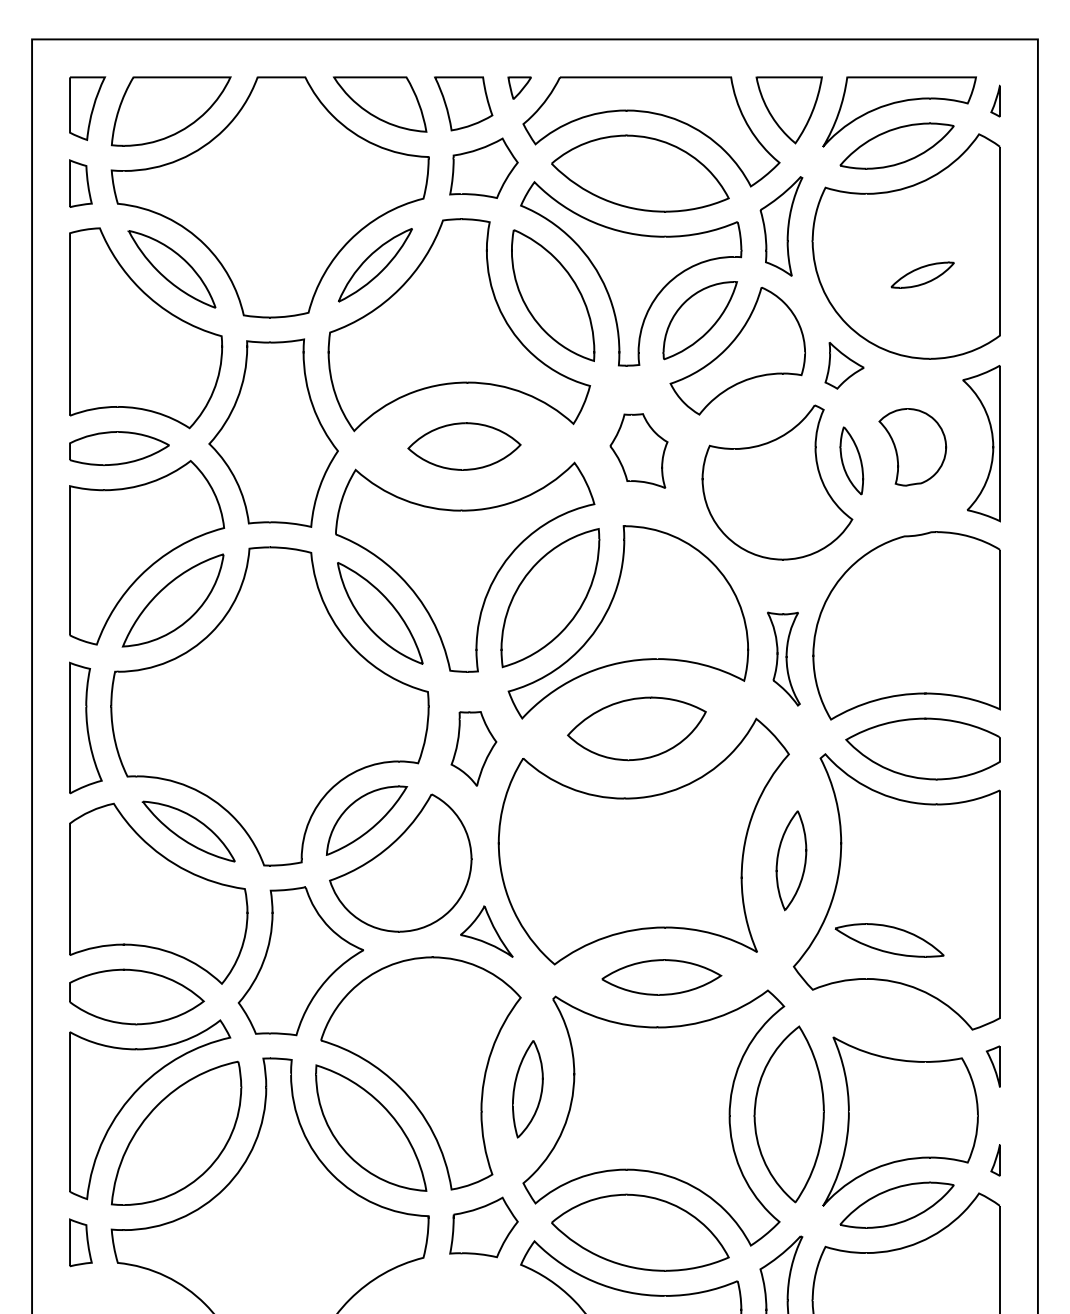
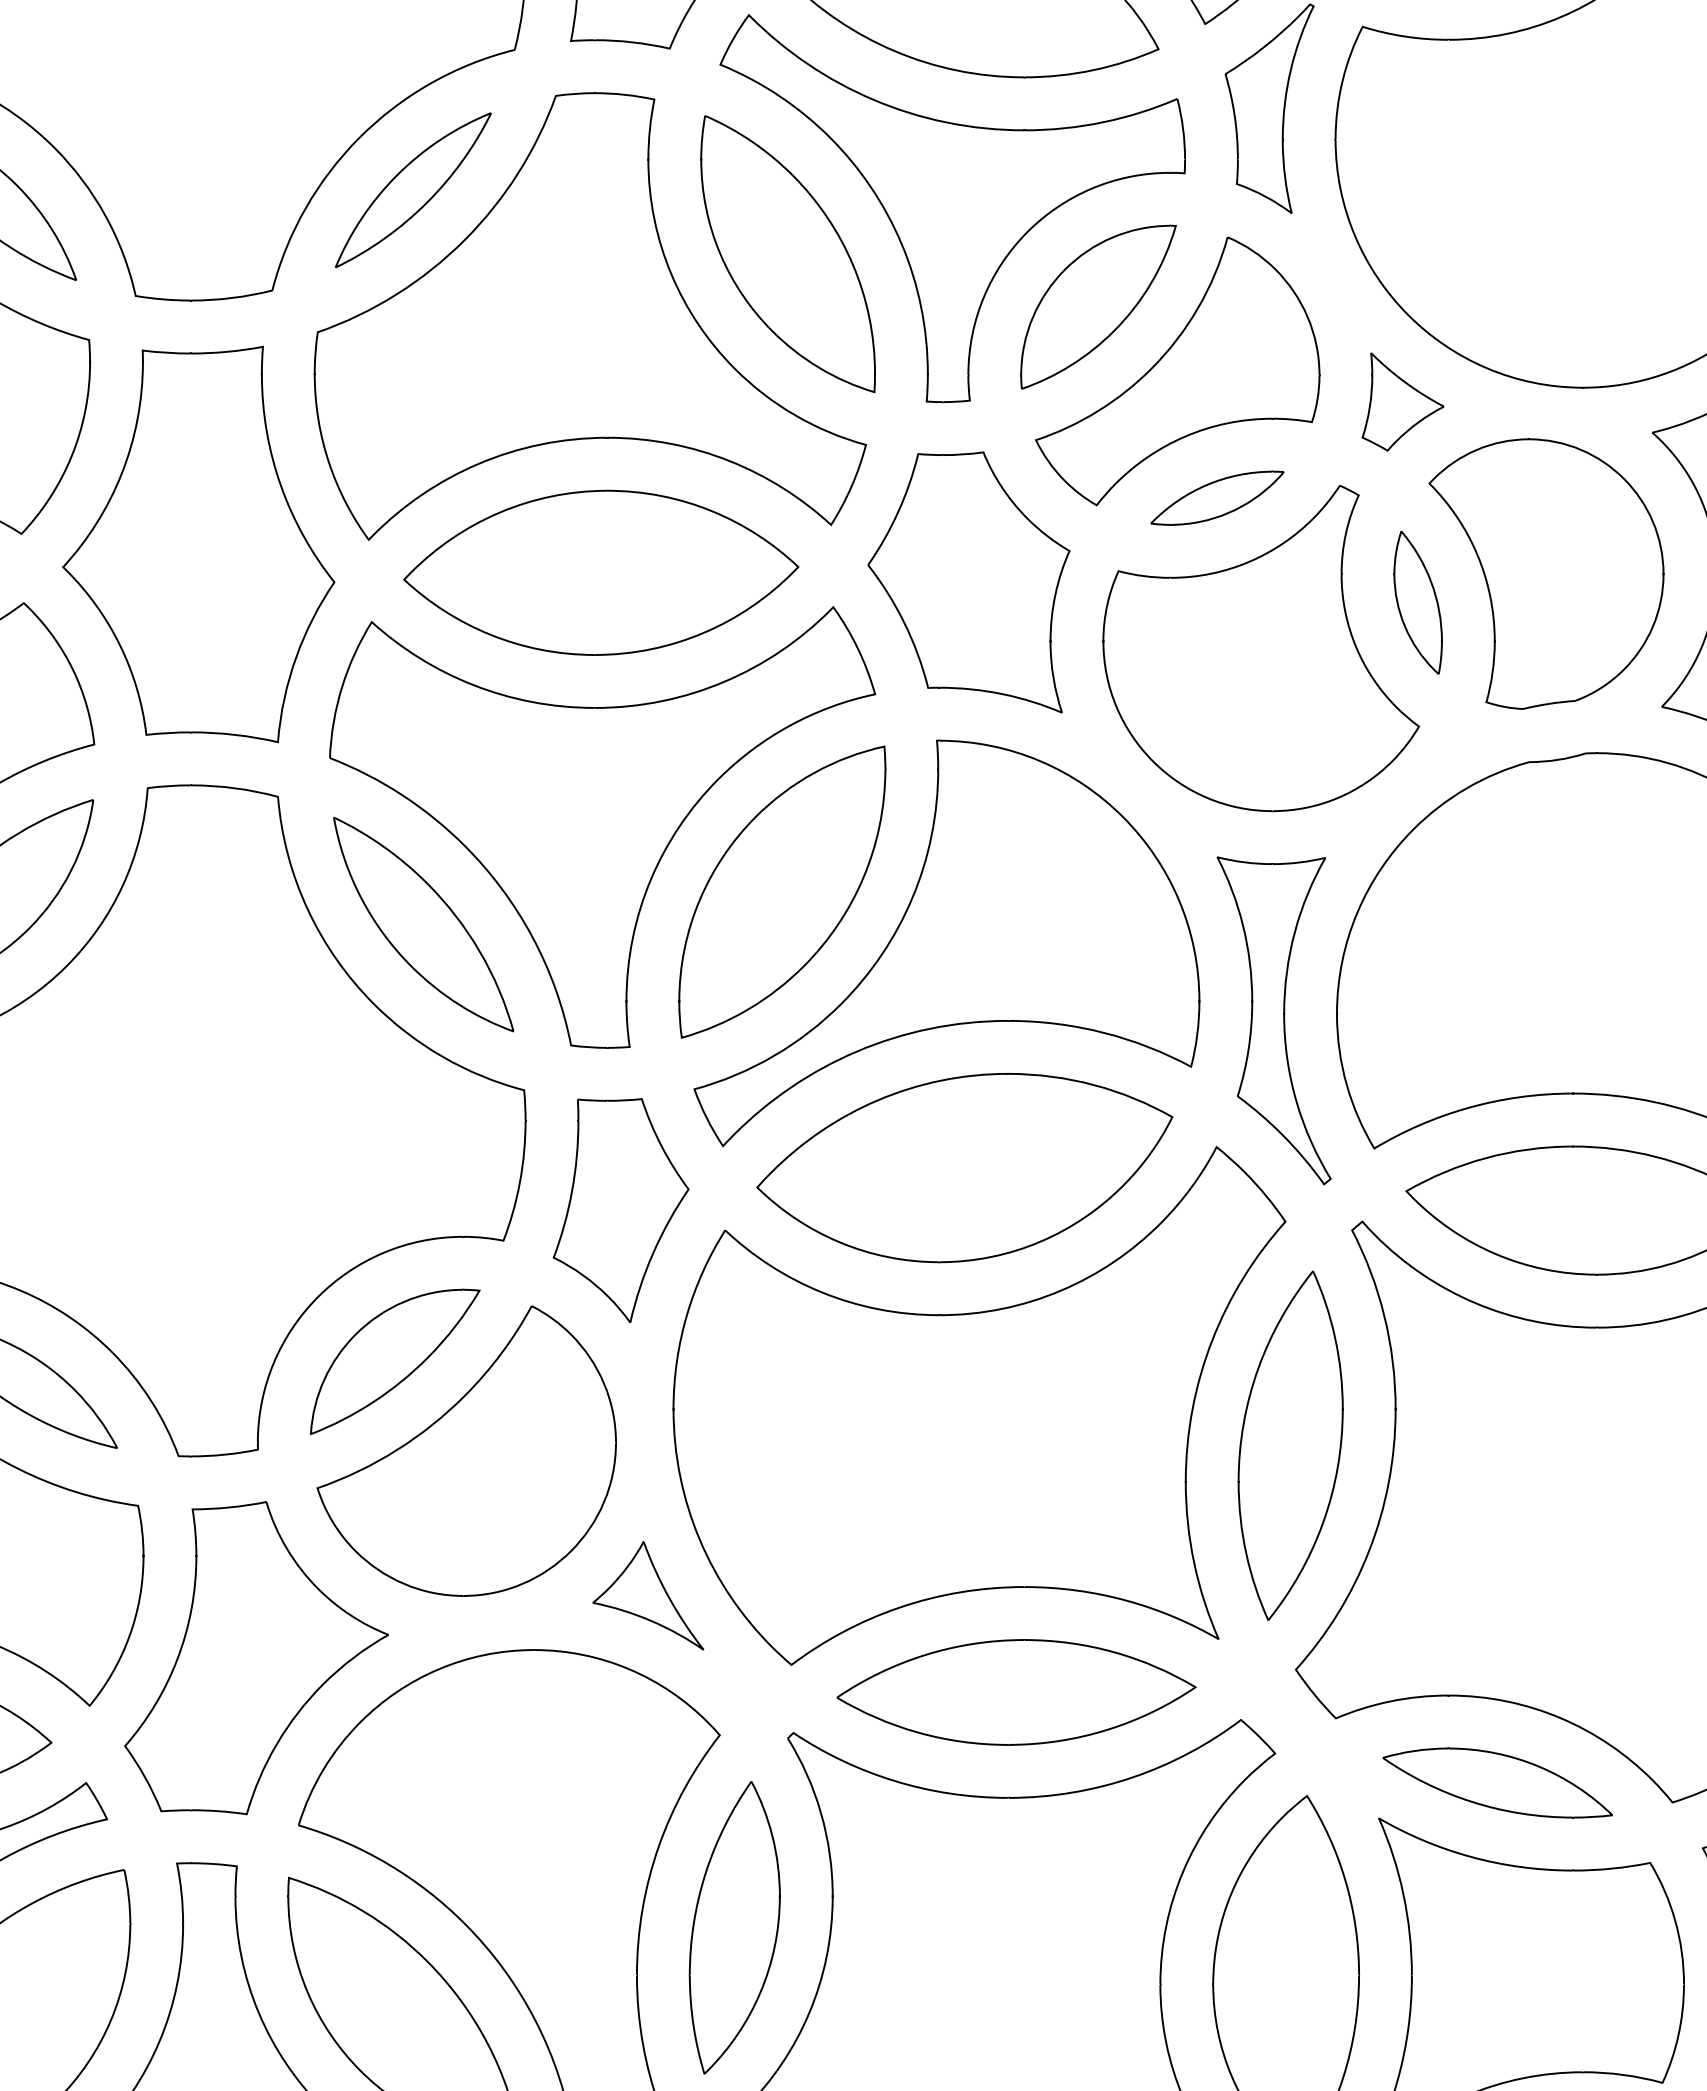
part: (922, 274) -> (1217, 496), moved
part: (464, 446) -> (601, 572), size x1.67
part: (912, 447) -> (1546, 574), size x1.67
part: (638, 450) -> (968, 581), size x1.67
part: (783, 658) -> (1273, 1019), size x1.67
part: (636, 728) -> (963, 1167), size x1.43
part: (473, 748) -> (620, 1209), size x1.43
part: (791, 860) -> (1290, 1445), size x1.67
part: (889, 940) -> (1497, 1783), moved
part: (661, 977) -> (1016, 1692), size x1.43
part: (527, 1089) -> (734, 1928), size x1.43

